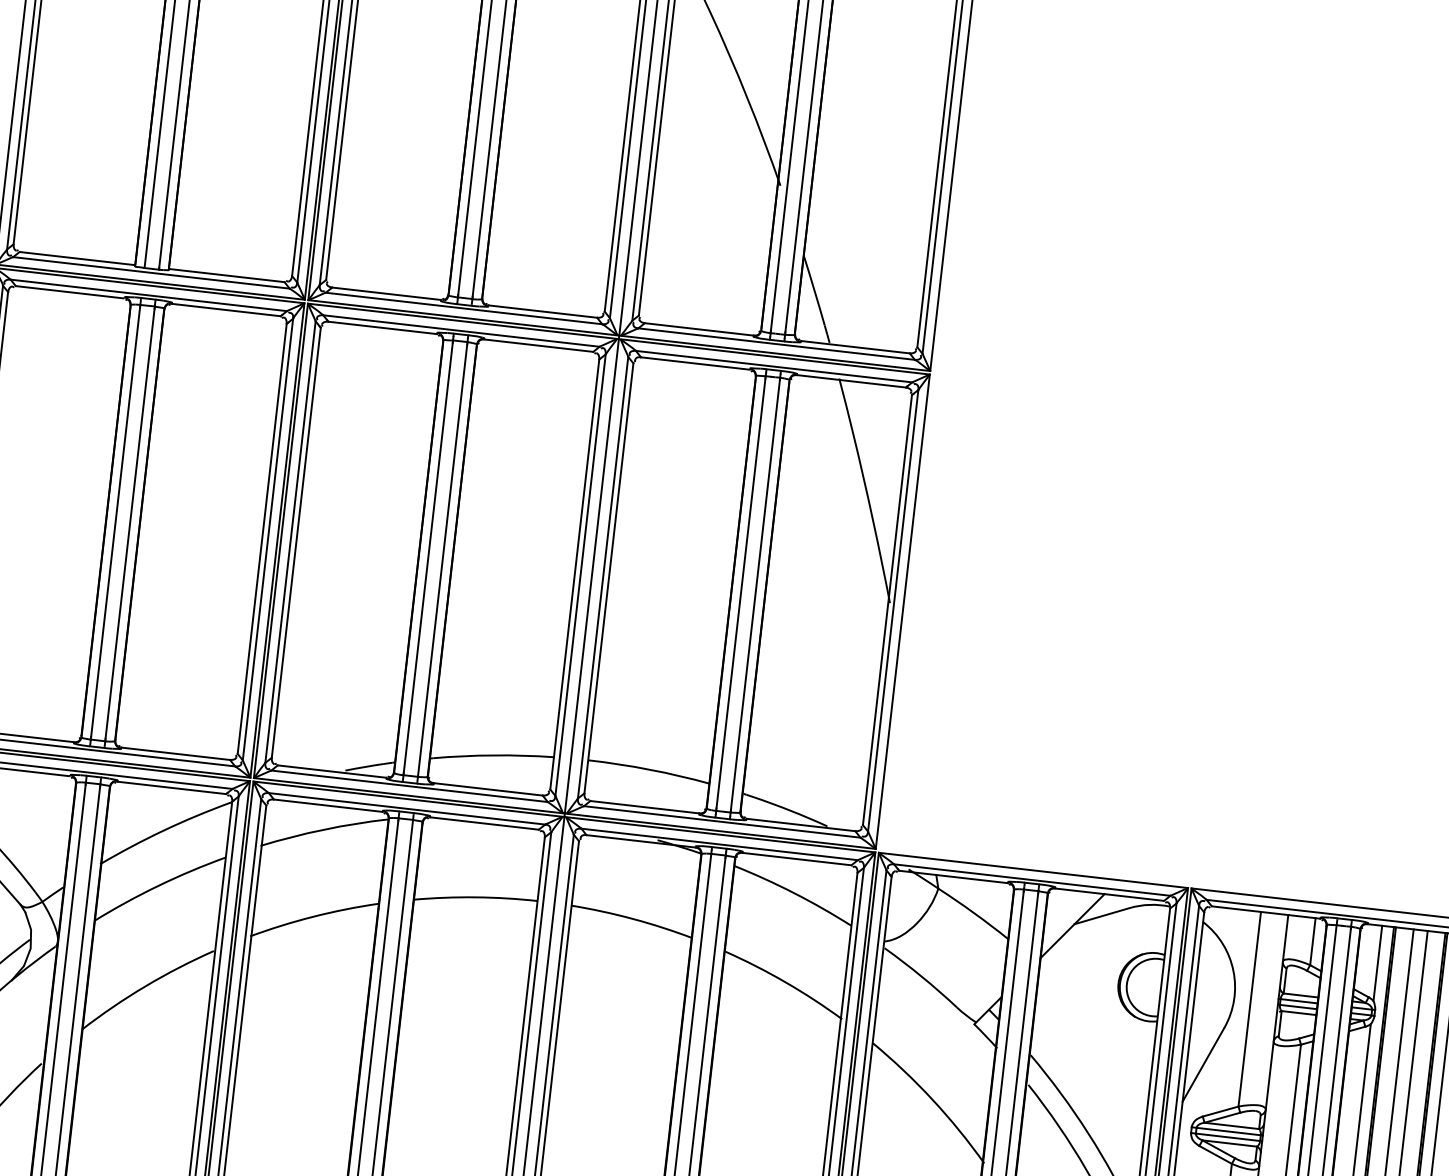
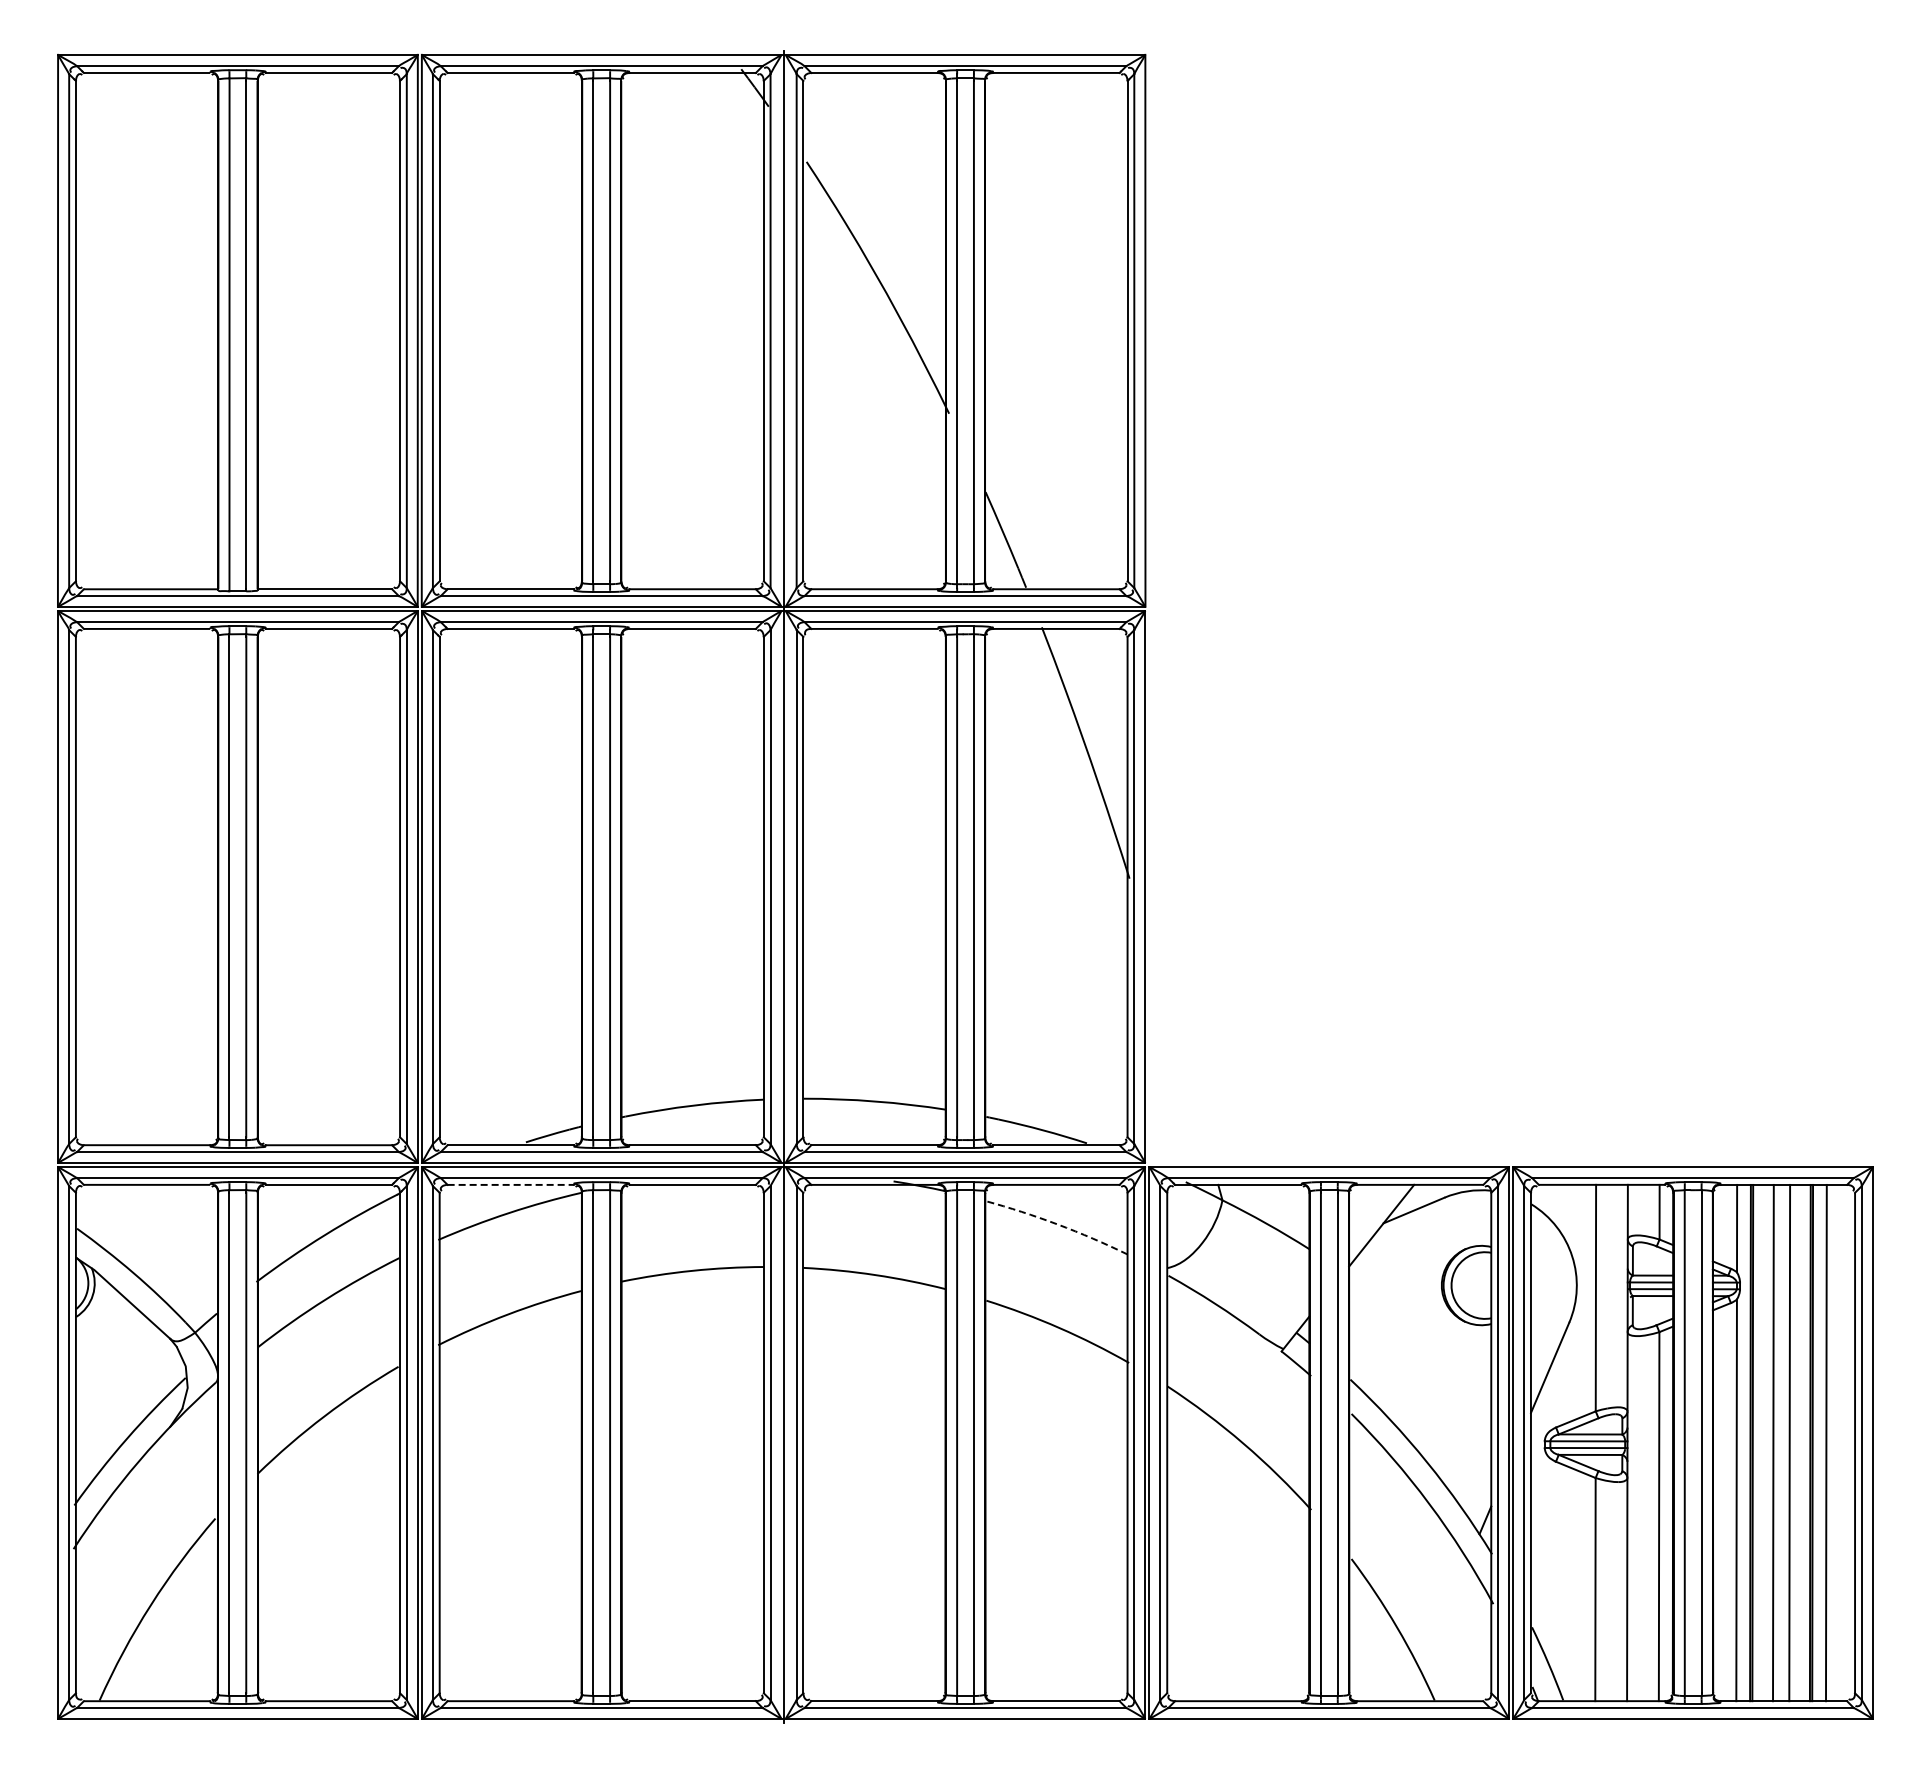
line: (328, 805) -> (511, 1184), solid -> dashed
arc: (794, 893) -> (1057, 1224), solid -> dashed

